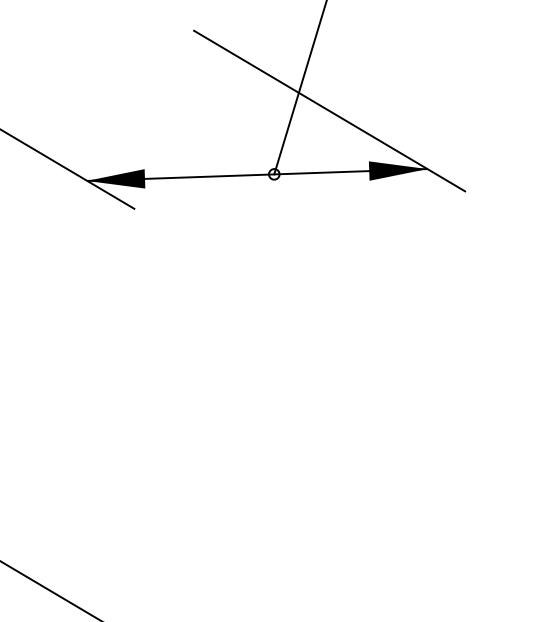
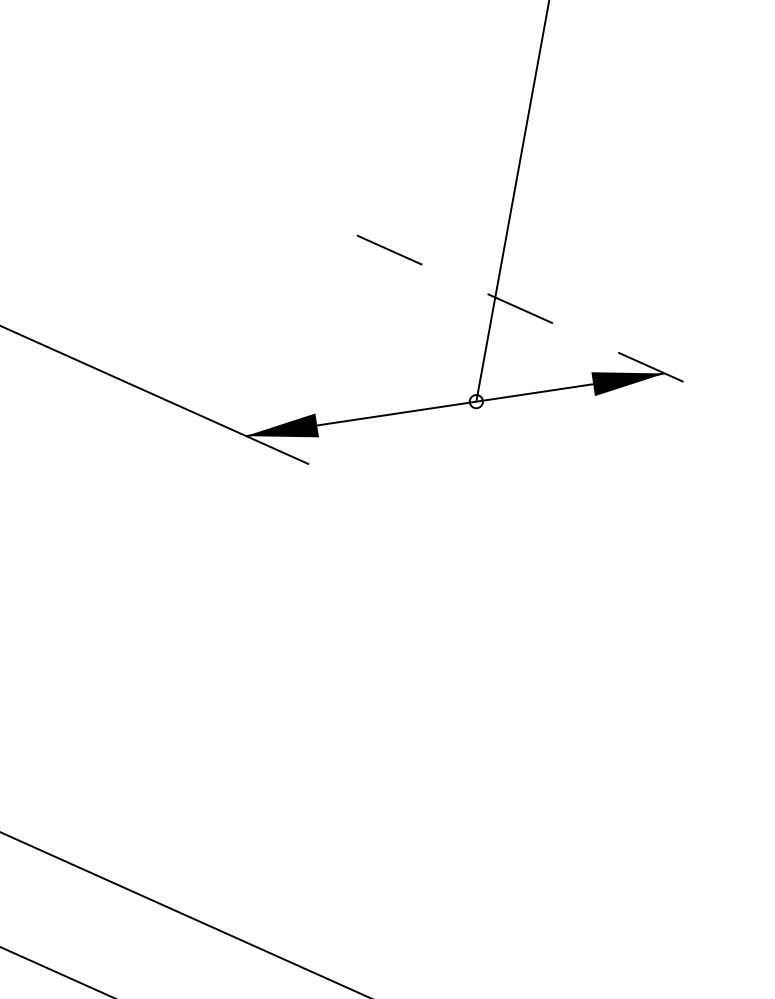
line: (329, 110) -> (535, 315), solid -> dashed

